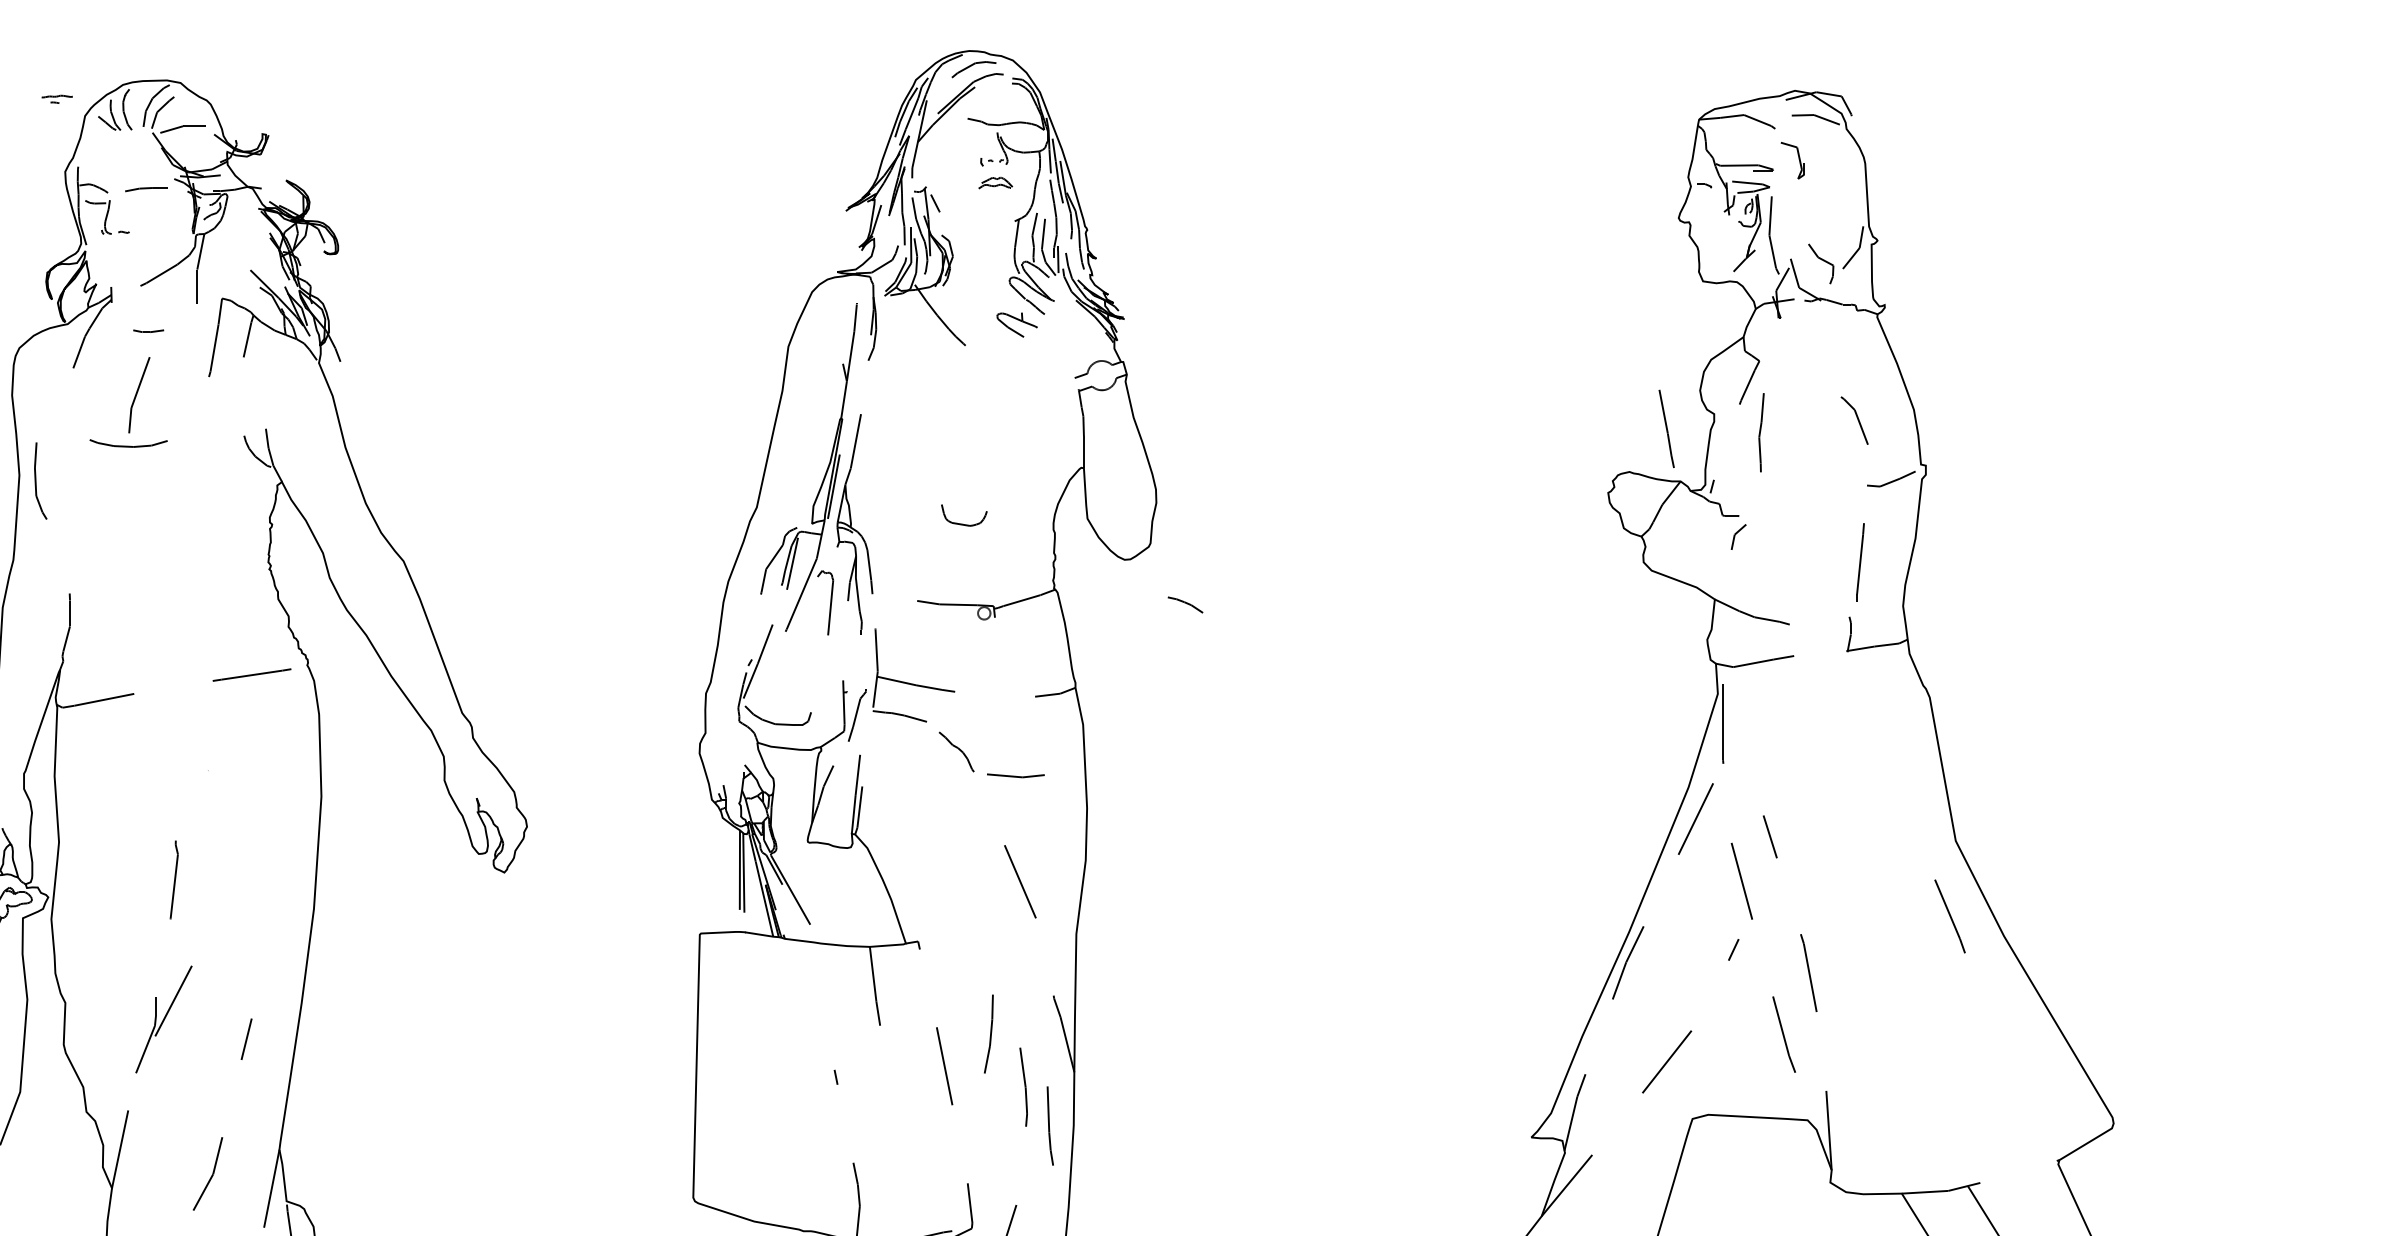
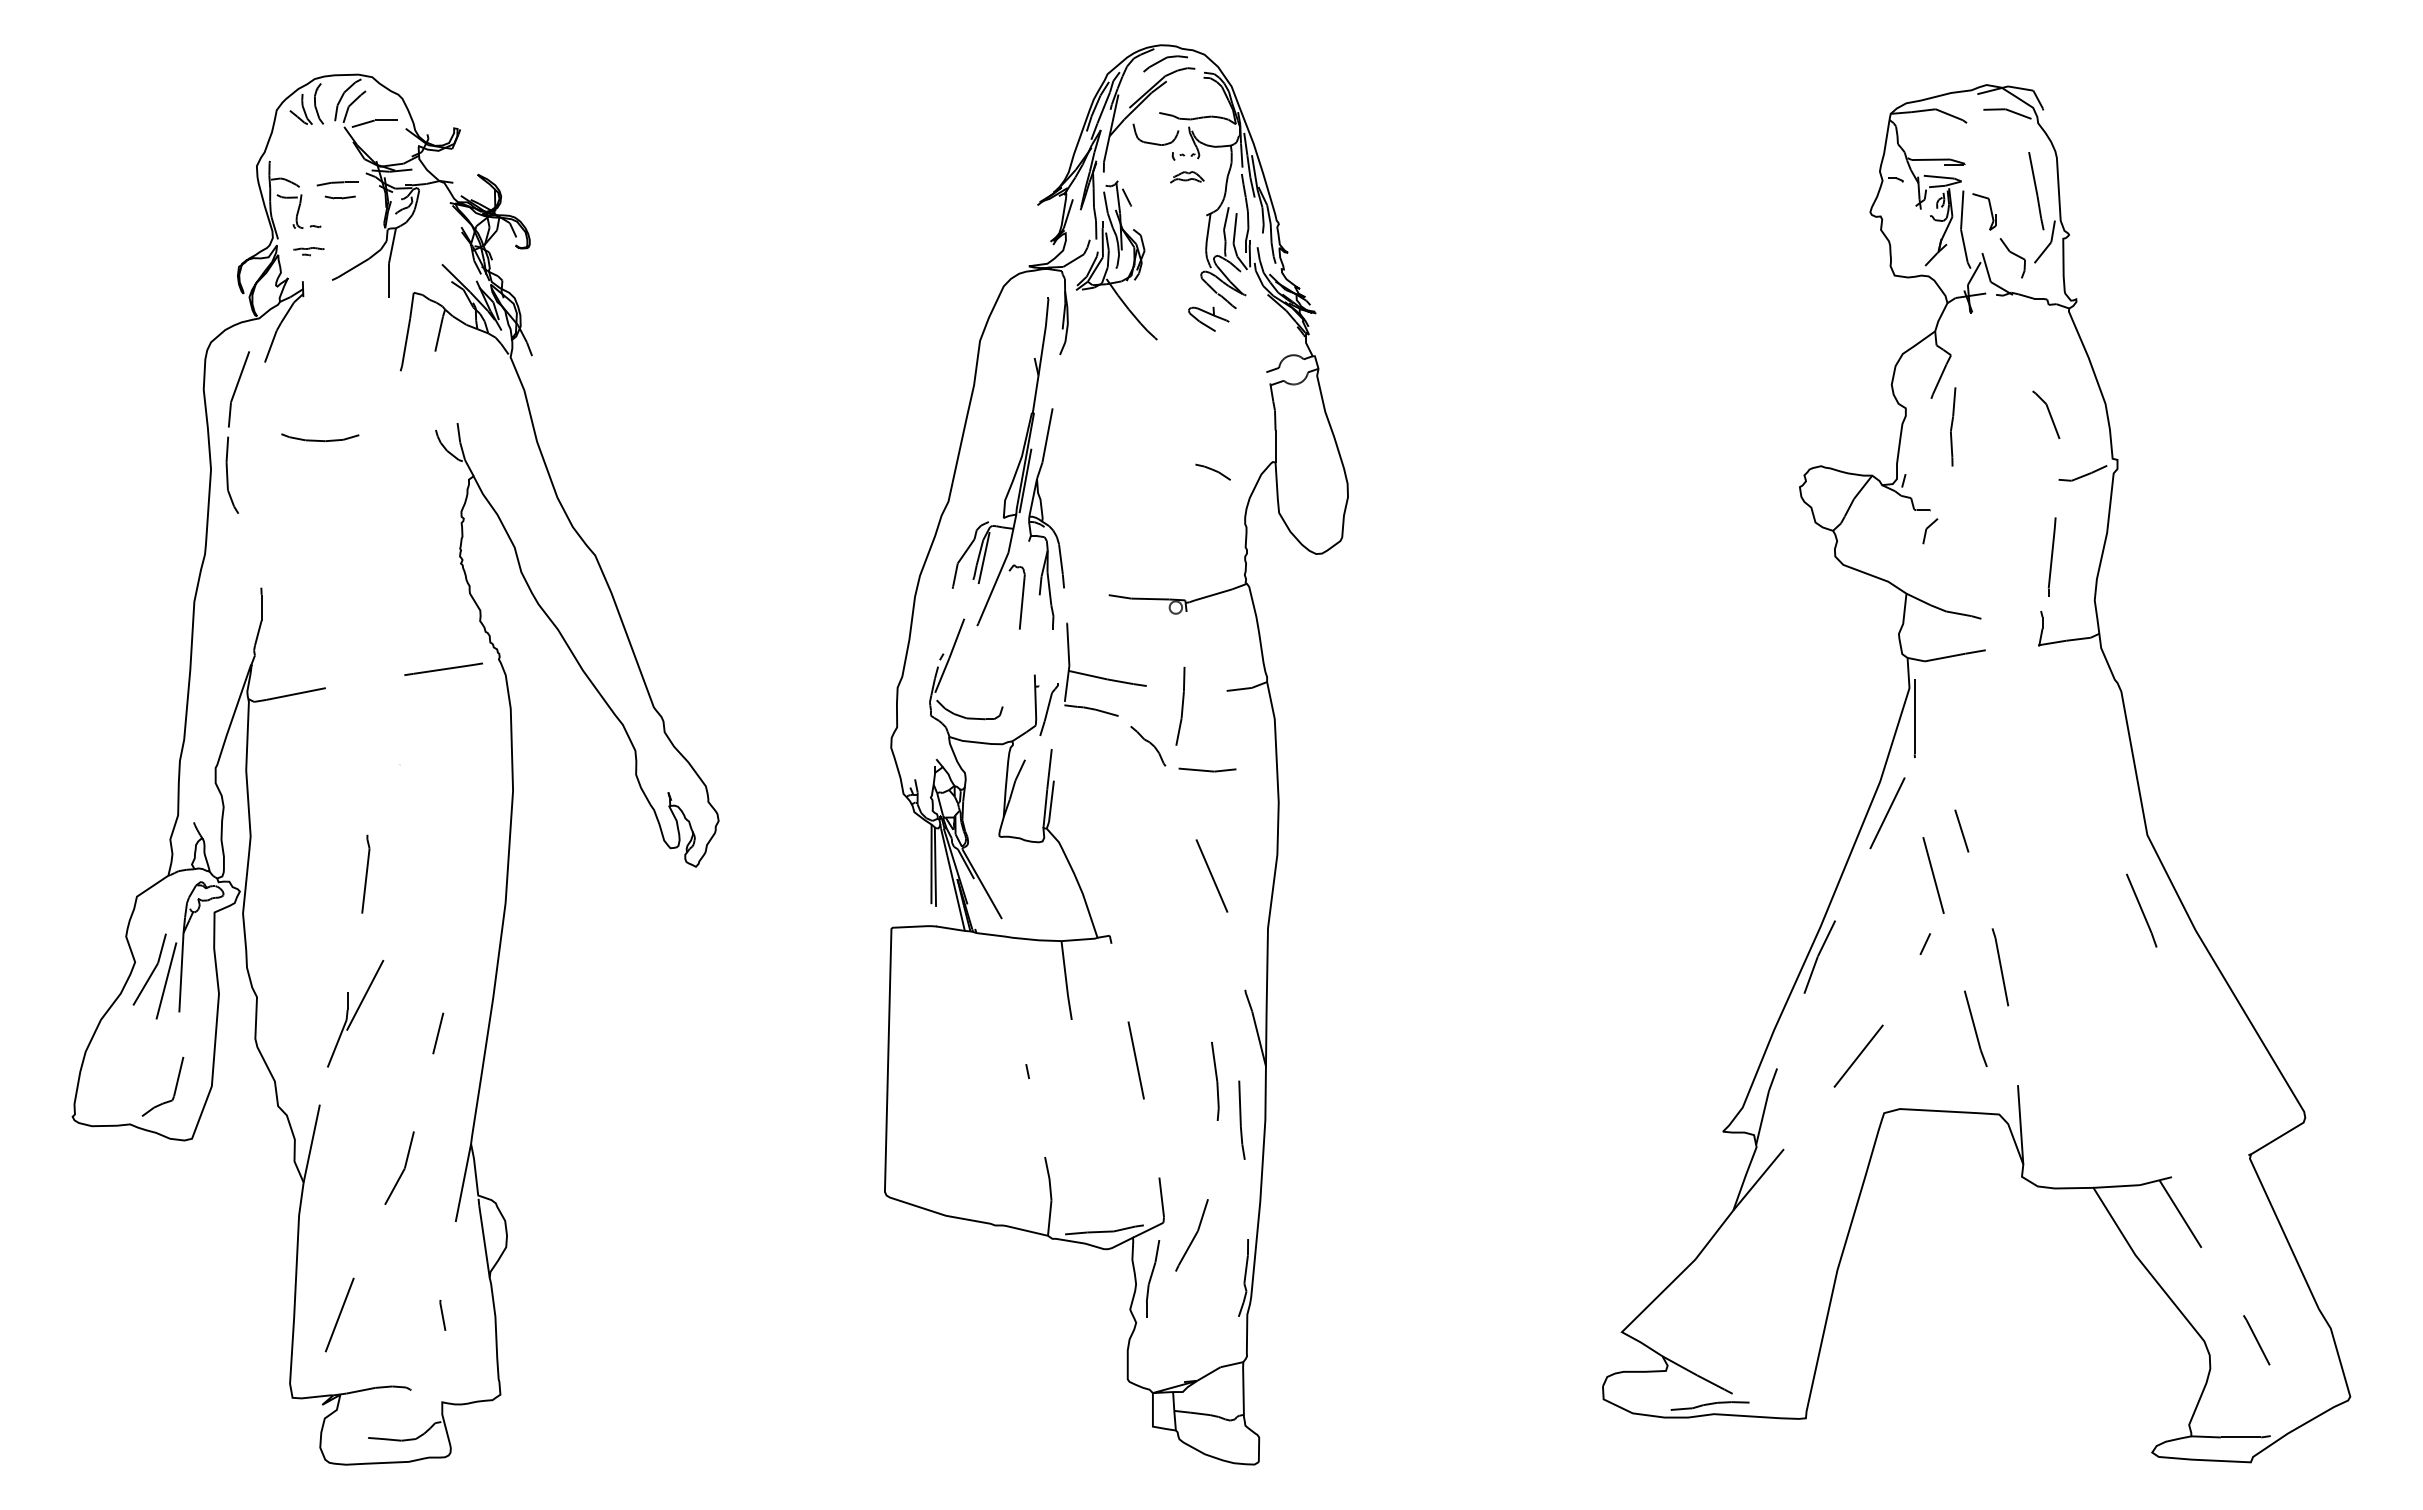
part: (56, 99) -> (308, 251), moved
curve: (1798, 160) -> (1990, 211), moved
line: (147, 331) -> (339, 197), moved
line: (136, 395) -> (236, 389), moved
line: (1666, 429) -> (2036, 191), moved
curve: (961, 523) -> (1153, 142), moved
line: (1184, 603) -> (1212, 470), moved
line: (989, 1033) -> (1181, 705), moved

